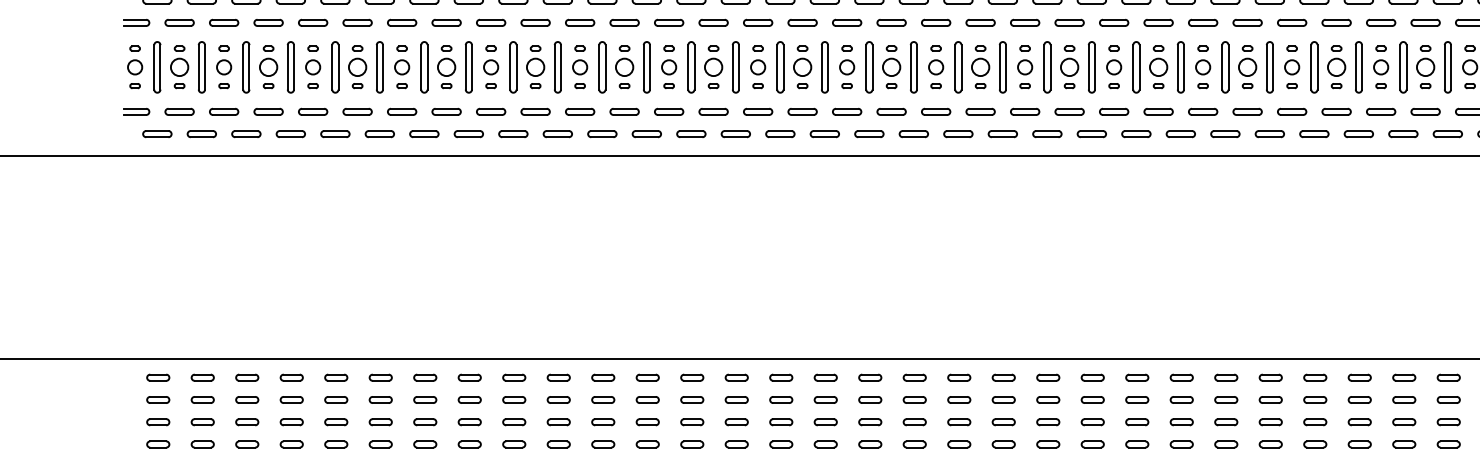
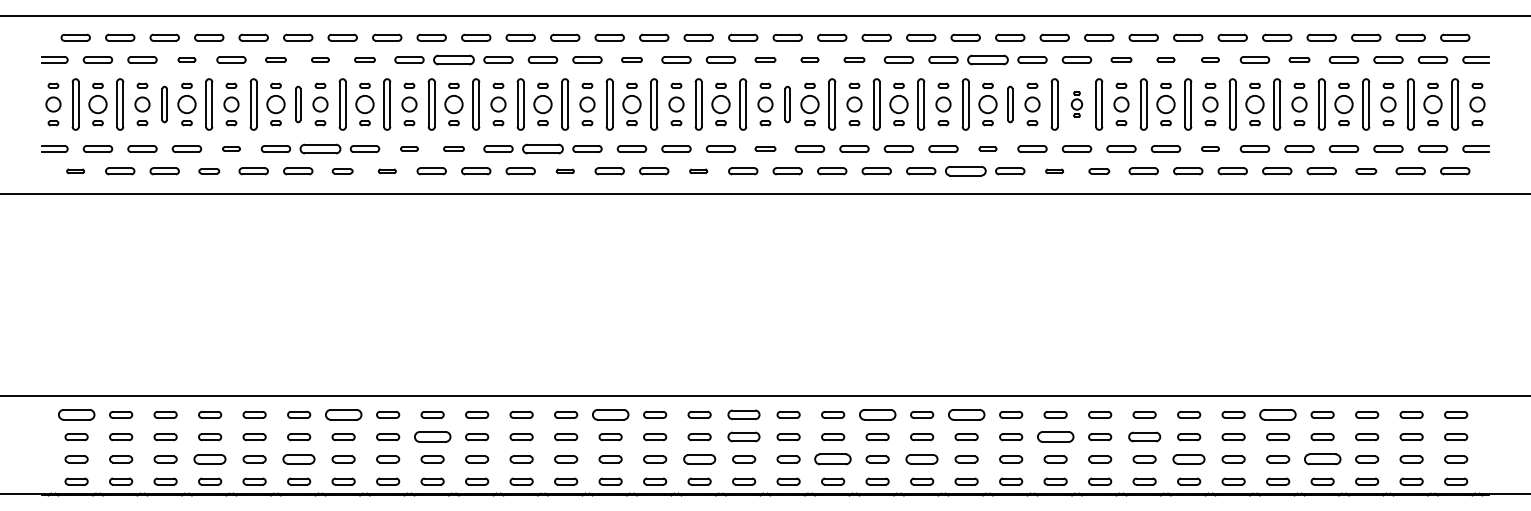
part: (268, 22) -> (186, 59), size x0.6
part: (357, 22) -> (275, 59), size x0.7
part: (402, 22) -> (320, 59), size x0.6
part: (446, 22) -> (364, 59), size x0.7
part: (535, 22) -> (453, 59), size x1.4
part: (713, 22) -> (631, 59), size x0.7
part: (847, 22) -> (765, 59), size x0.7
part: (891, 22) -> (809, 59), size x0.6
part: (936, 22) -> (854, 59), size x0.7
part: (1069, 22) -> (987, 59), size x1.4
part: (1203, 22) -> (1121, 59), size x0.7
part: (1247, 22) -> (1165, 59), size x0.6
part: (1292, 22) -> (1210, 59), size x0.6
part: (1381, 22) -> (1299, 59), size x0.7
part: (246, 67) -> (164, 104), size x0.7
part: (380, 67) -> (298, 104), size x0.7
part: (869, 67) -> (787, 104), size x0.7
part: (1092, 67) -> (1010, 104), size x0.7
part: (1158, 67) -> (1076, 104), size x0.6
part: (313, 111) -> (231, 148), size x0.6
part: (402, 111) -> (320, 148), size x1.4
part: (491, 111) -> (409, 148), size x0.6
part: (535, 111) -> (453, 148), size x0.7
part: (624, 111) -> (542, 148), size x1.4
part: (847, 111) -> (765, 148), size x0.7
part: (1069, 111) -> (987, 148), size x0.6
part: (1292, 111) -> (1210, 148), size x0.6
part: (157, 134) -> (75, 171), size x0.6
part: (291, 134) -> (209, 171), size x0.7
part: (424, 134) -> (342, 171), size x0.7
part: (469, 134) -> (387, 171), size x0.6
part: (647, 134) -> (565, 171), size x0.6
part: (780, 134) -> (698, 171), size x0.6
part: (1047, 134) -> (965, 171), size x1.4
part: (1136, 134) -> (1054, 171), size x0.6
part: (1181, 134) -> (1099, 171), size x0.7
part: (1448, 134) -> (1366, 171), size x0.7
part: (158, 377) -> (76, 414), size x1.6
part: (425, 377) -> (343, 414), size x1.6
part: (692, 377) -> (610, 414), size x1.6
part: (826, 377) -> (744, 414), size x1.4
part: (959, 377) -> (877, 414), size x1.6
part: (1048, 377) -> (966, 414), size x1.6
part: (1360, 377) -> (1278, 414), size x1.6
part: (514, 400) -> (432, 437), size x1.6
part: (826, 400) -> (744, 437), size x1.4
part: (1137, 400) -> (1055, 437), size x1.6
part: (1226, 400) -> (1144, 437), size x1.4
part: (292, 422) -> (210, 459), size x1.4
part: (381, 422) -> (299, 459), size x1.4
part: (781, 422) -> (699, 459), size x1.4
part: (915, 422) -> (833, 459), size x1.6
part: (1004, 422) -> (922, 459), size x1.4
part: (1271, 422) -> (1189, 459), size x1.4
part: (1404, 422) -> (1322, 459), size x1.6

